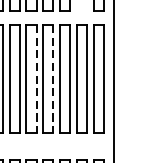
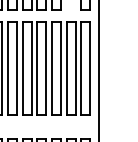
line: (36, 78) -> (31, 68), dashed -> solid
line: (53, 78) -> (46, 68), dashed -> solid

